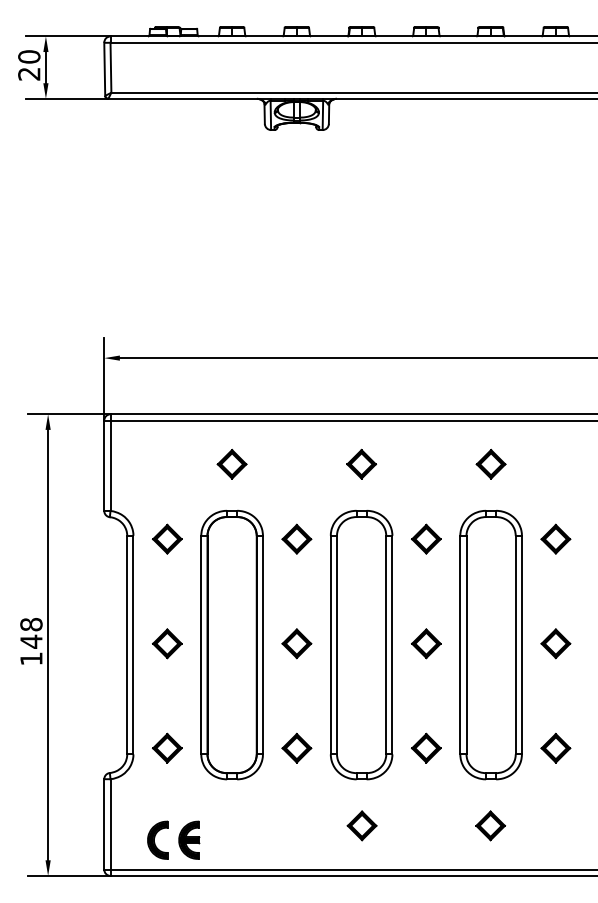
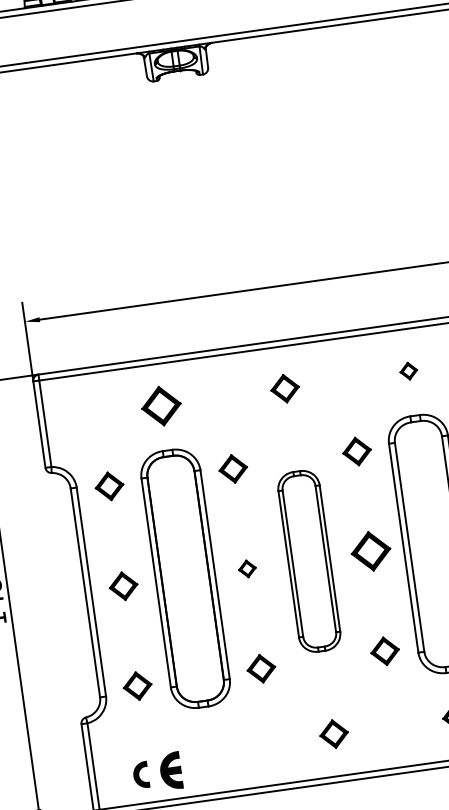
part: (231, 463) -> (160, 405), size x1.4
part: (490, 463) -> (408, 370), size x0.6
part: (296, 643) -> (246, 568), size x0.6
part: (426, 643) -> (371, 551), size x1.4
part: (361, 644) -> (309, 560), size x0.7
part: (157, 839) -> (140, 774), size x0.7

